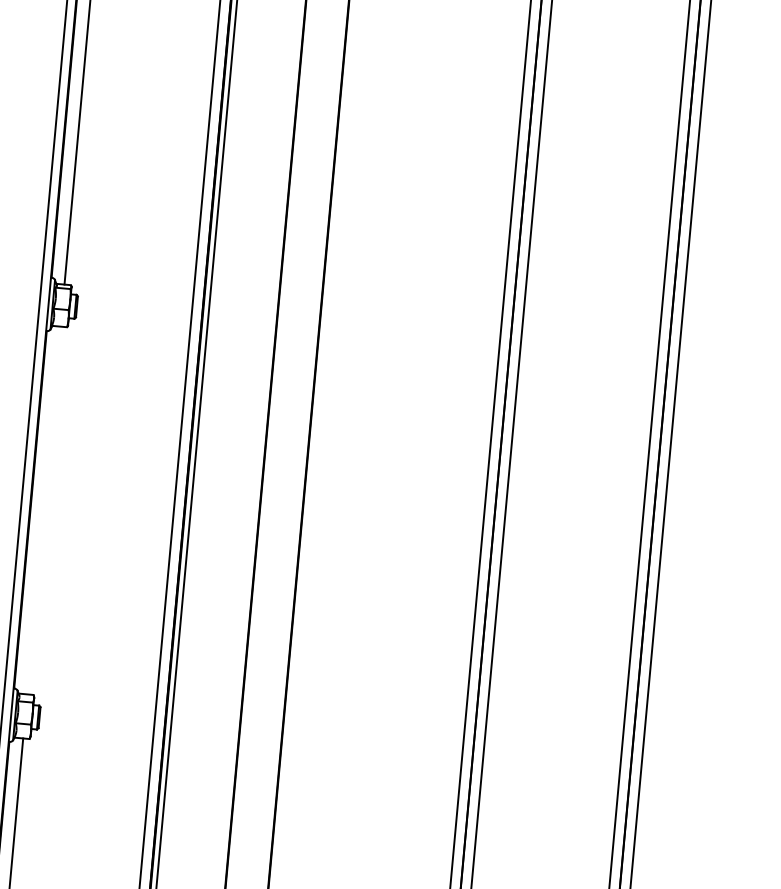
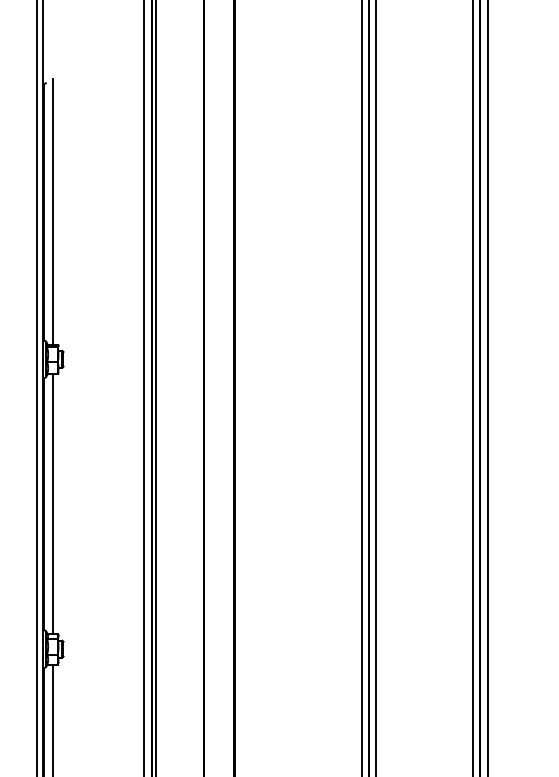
line: (44, 509) -> (53, 503), added

